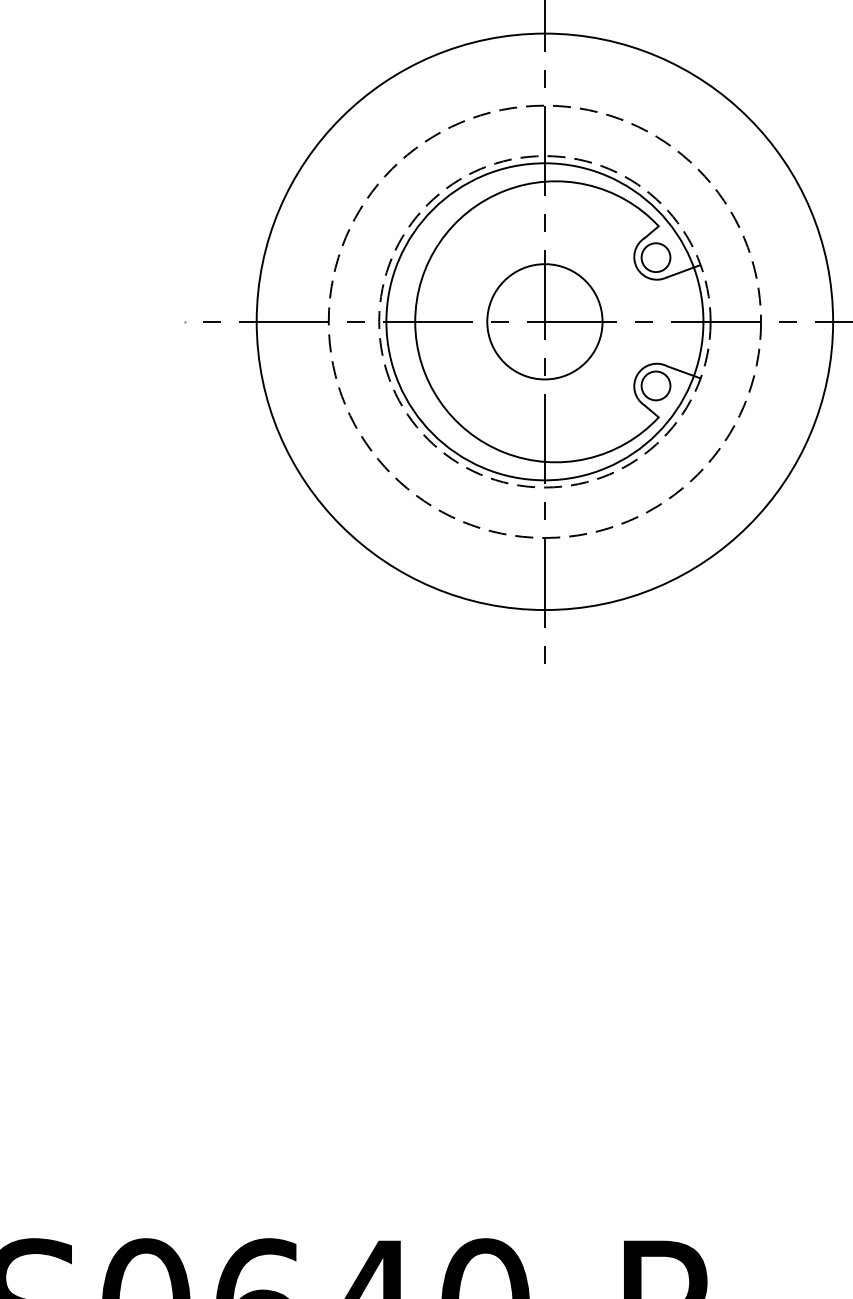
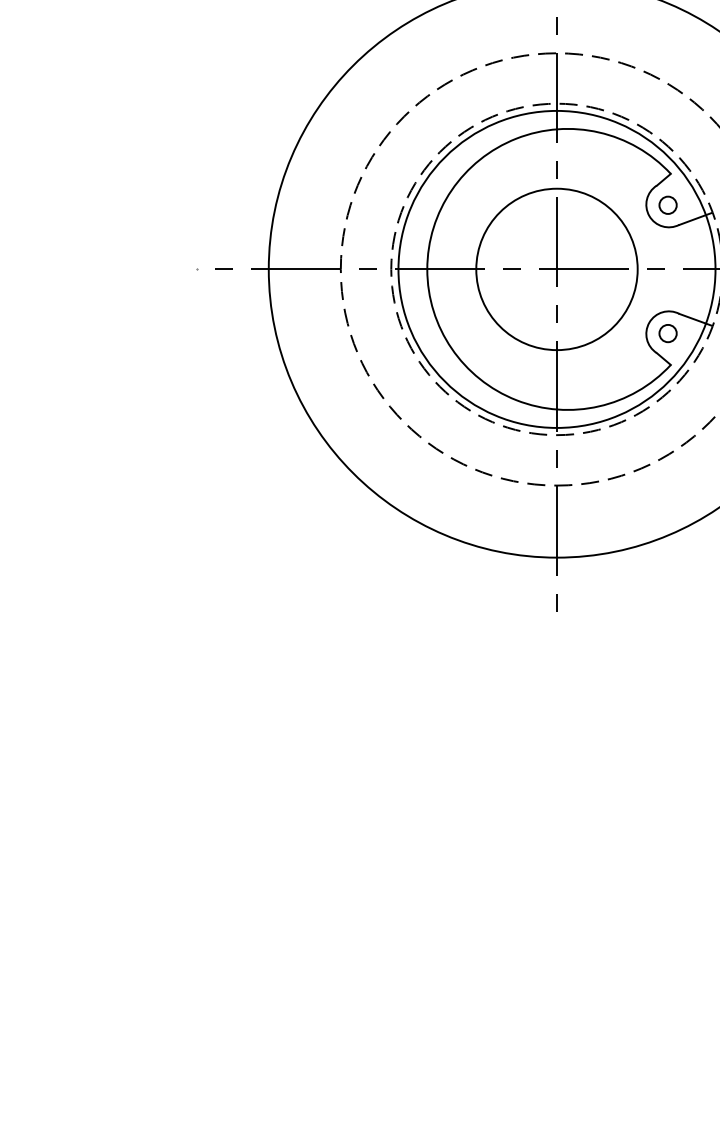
circle: (655, 257) -> (667, 205), size x0.6
circle: (544, 321) -> (556, 269), size x1.4
circle: (655, 385) -> (667, 333), size x0.6

